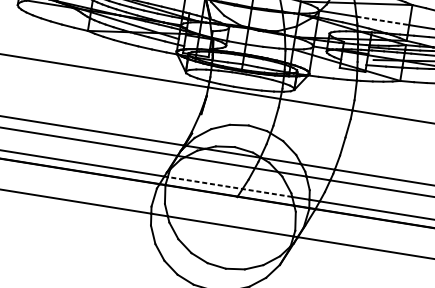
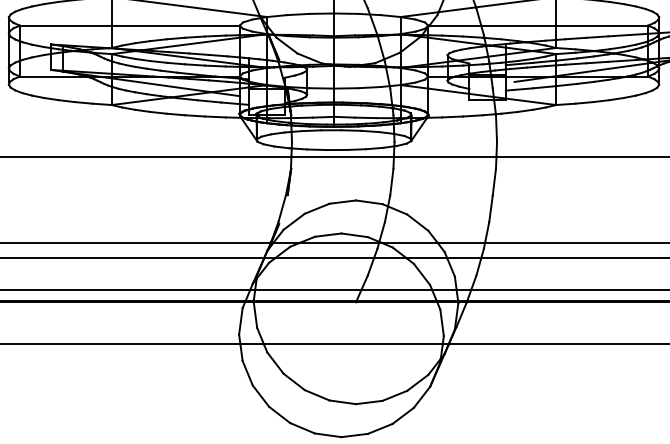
line: (383, 20) -> (519, 25), dashed -> solid
line: (229, 186) -> (343, 289), dashed -> solid

